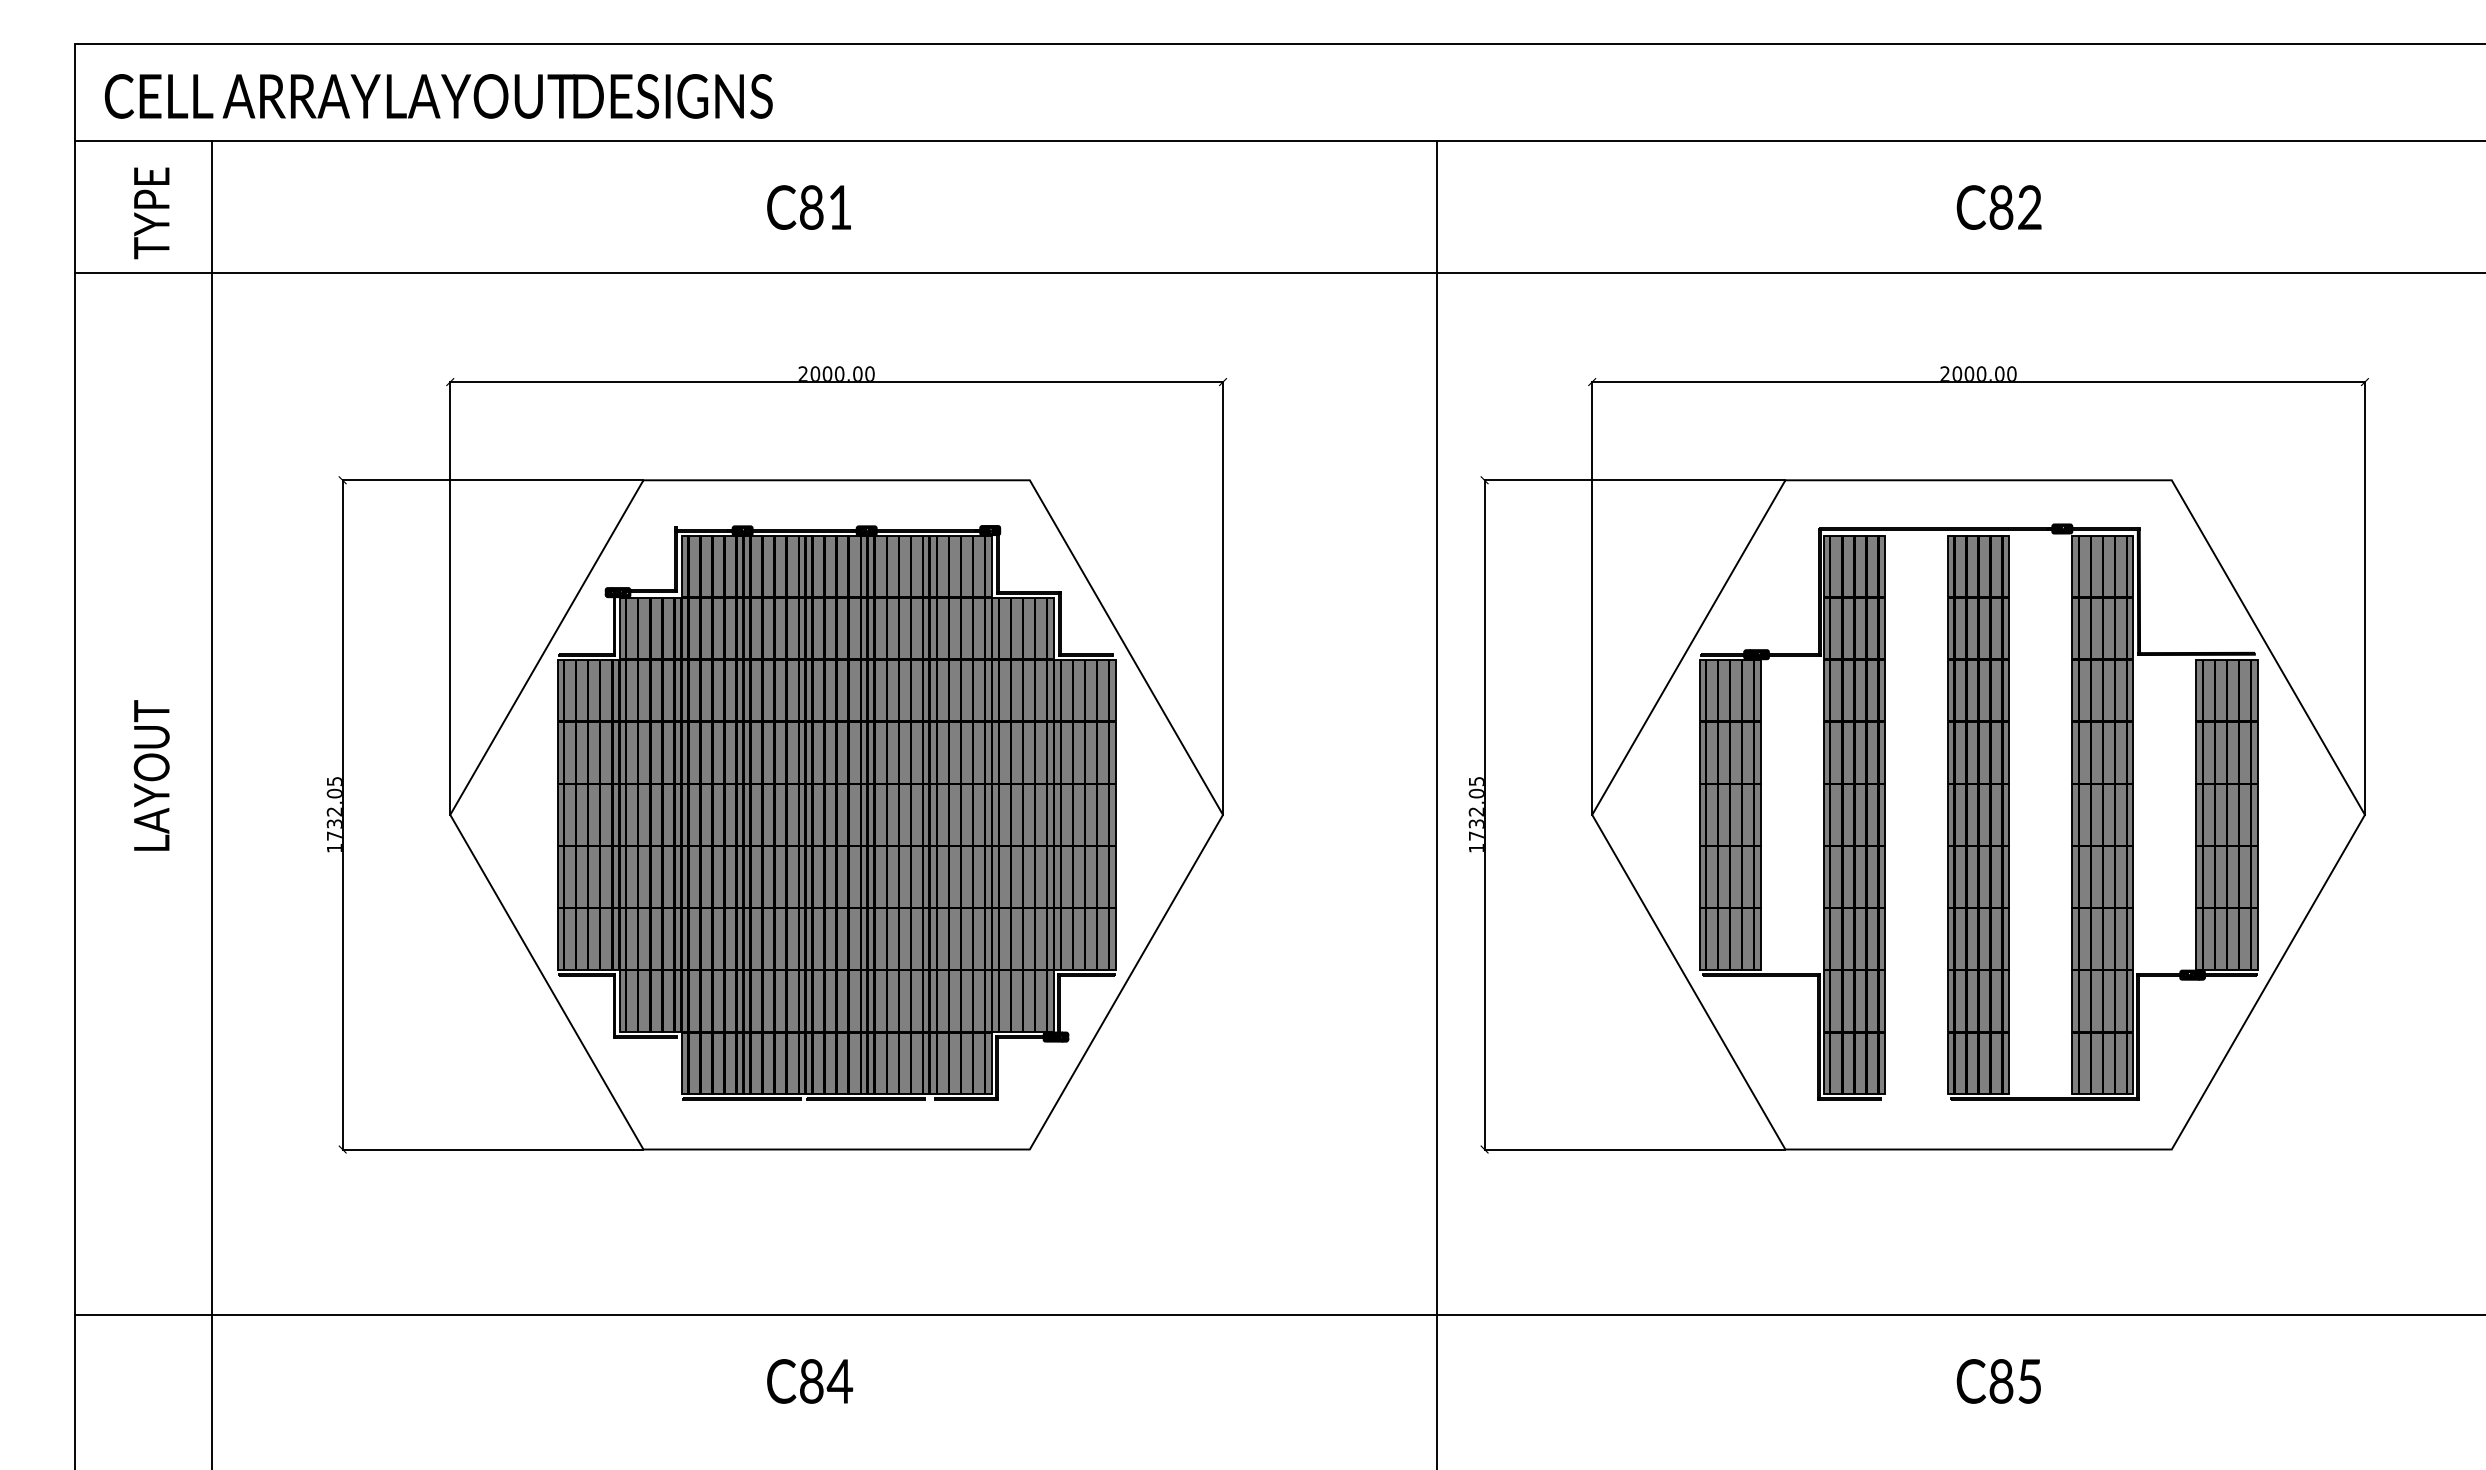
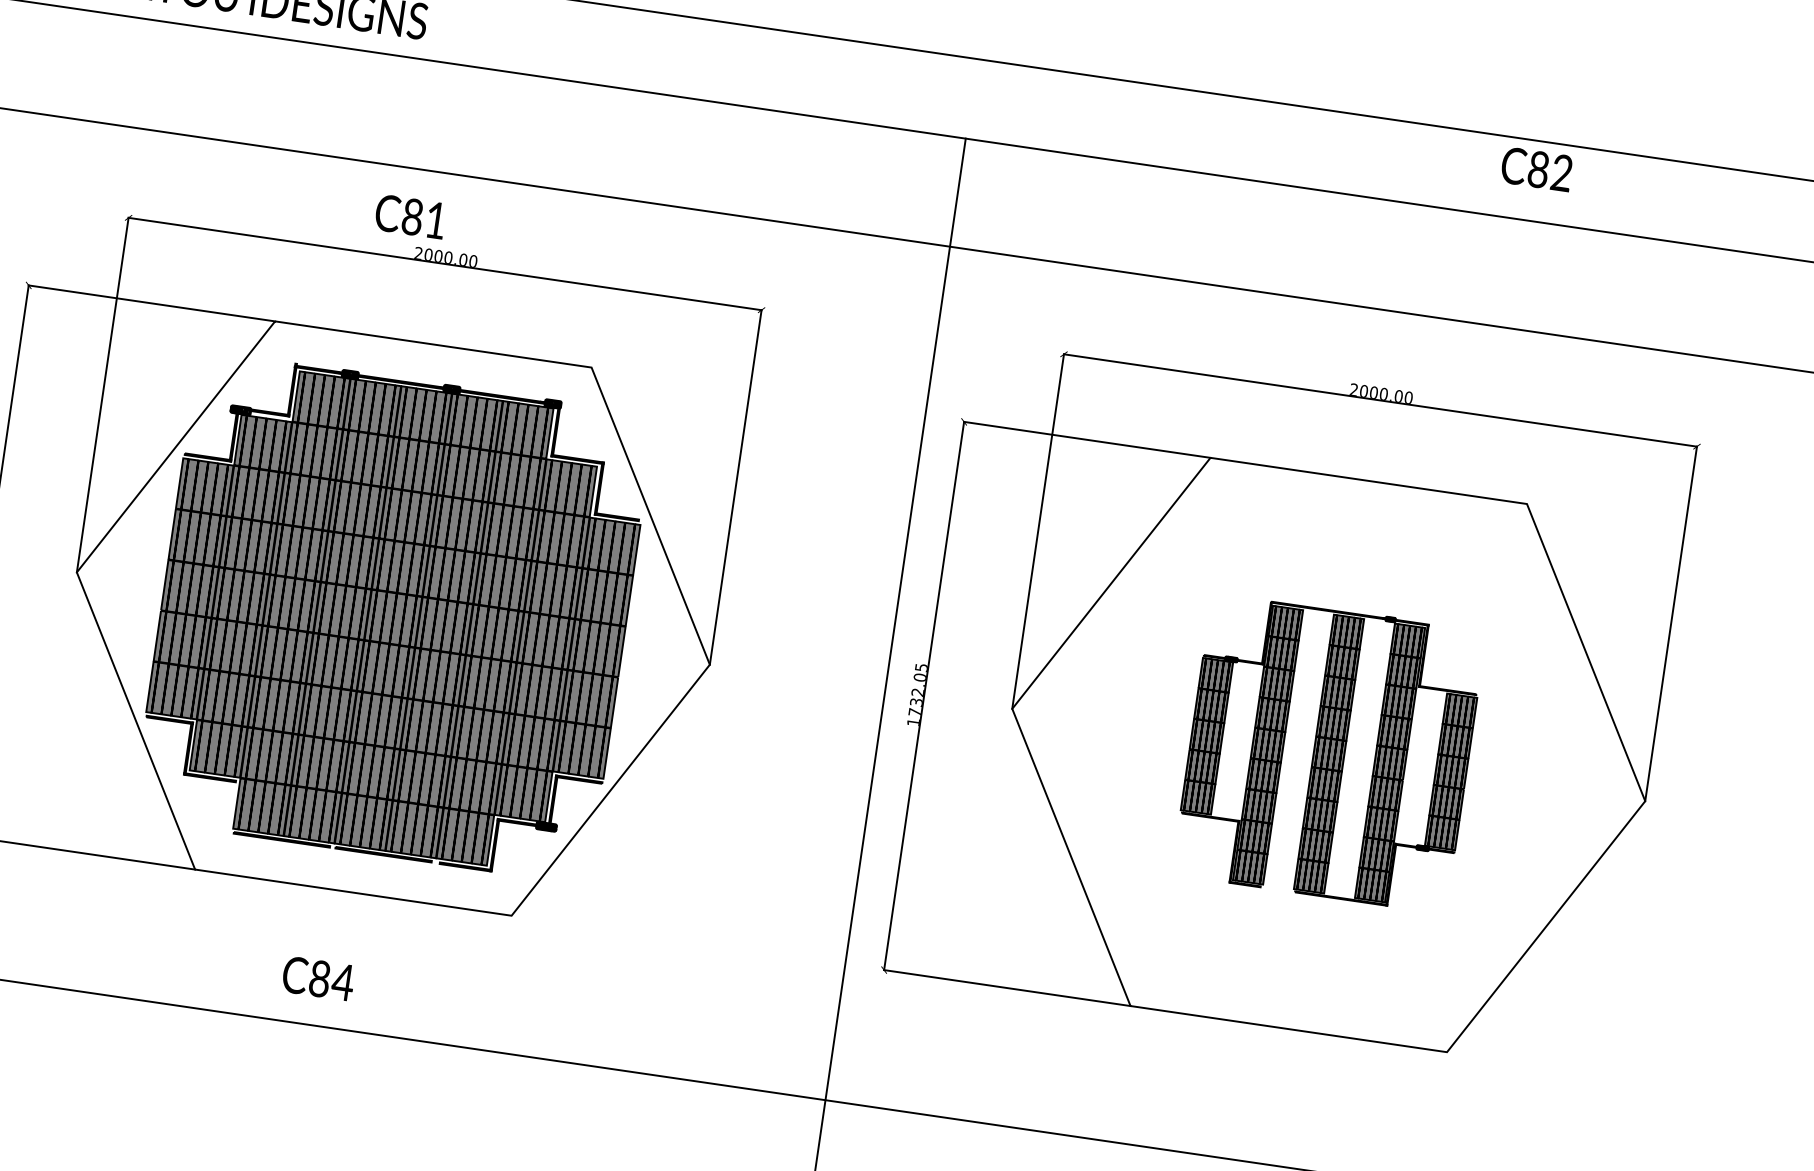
text: (808, 207) -> (410, 216), moved
text: (1998, 207) -> (1536, 169), moved
part: (1978, 811) -> (1329, 752), size x0.6
text: (810, 1381) -> (318, 978), moved

